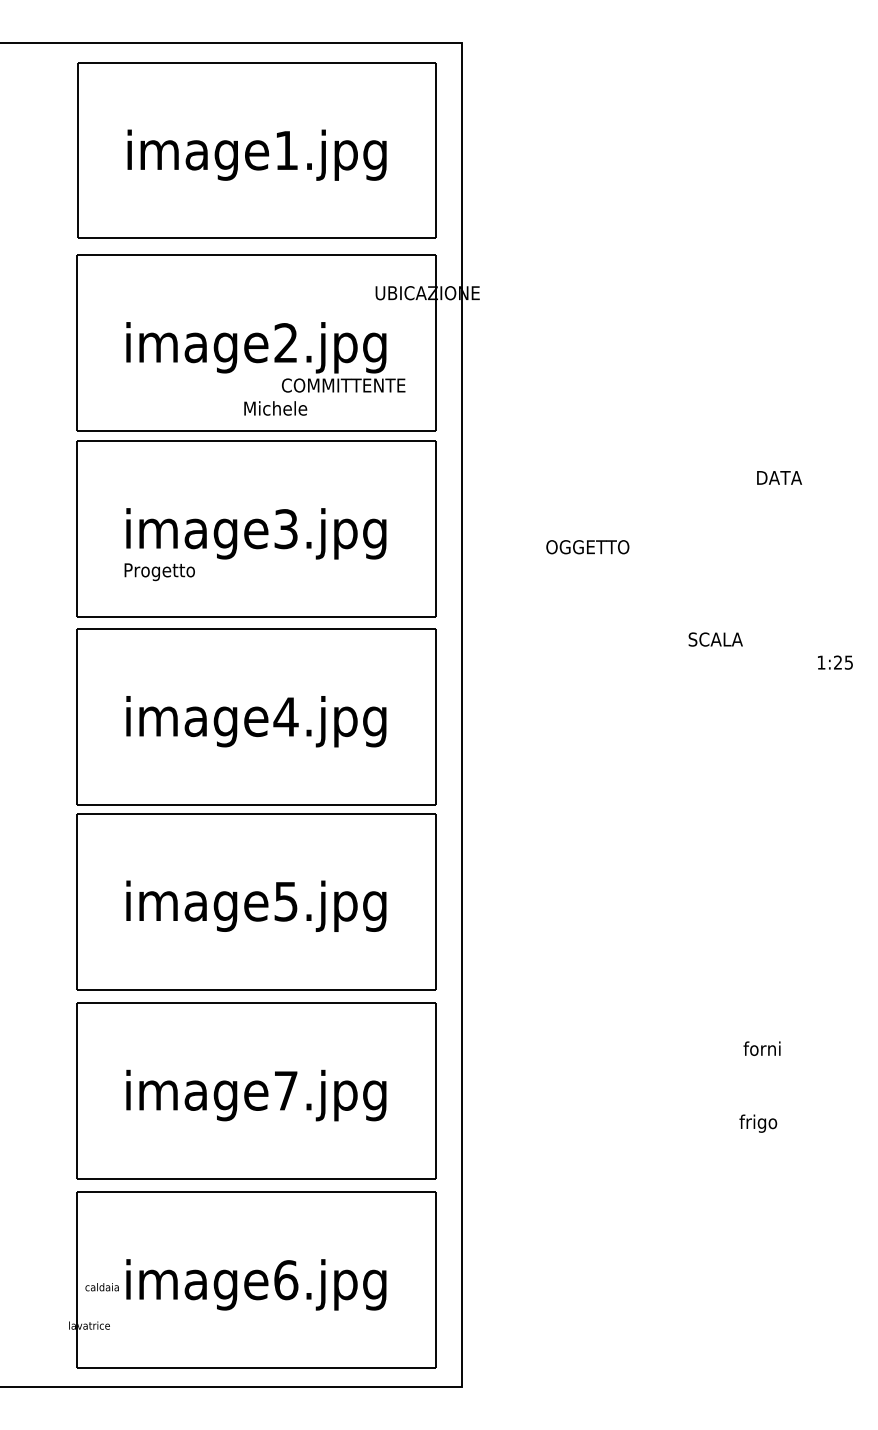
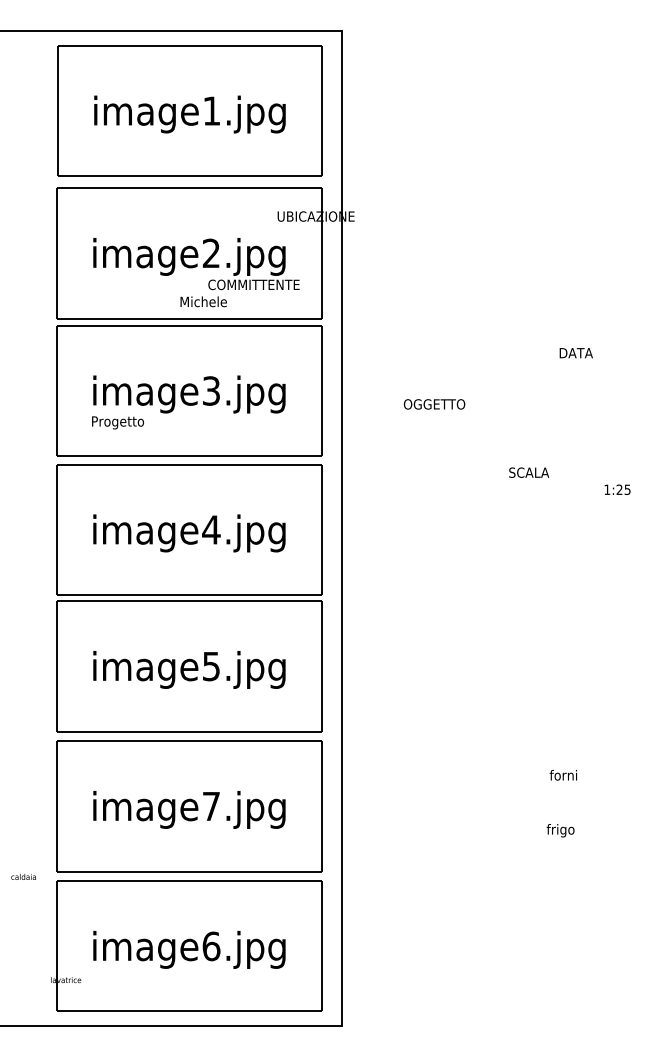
text: (101, 1287) -> (23, 877), moved

